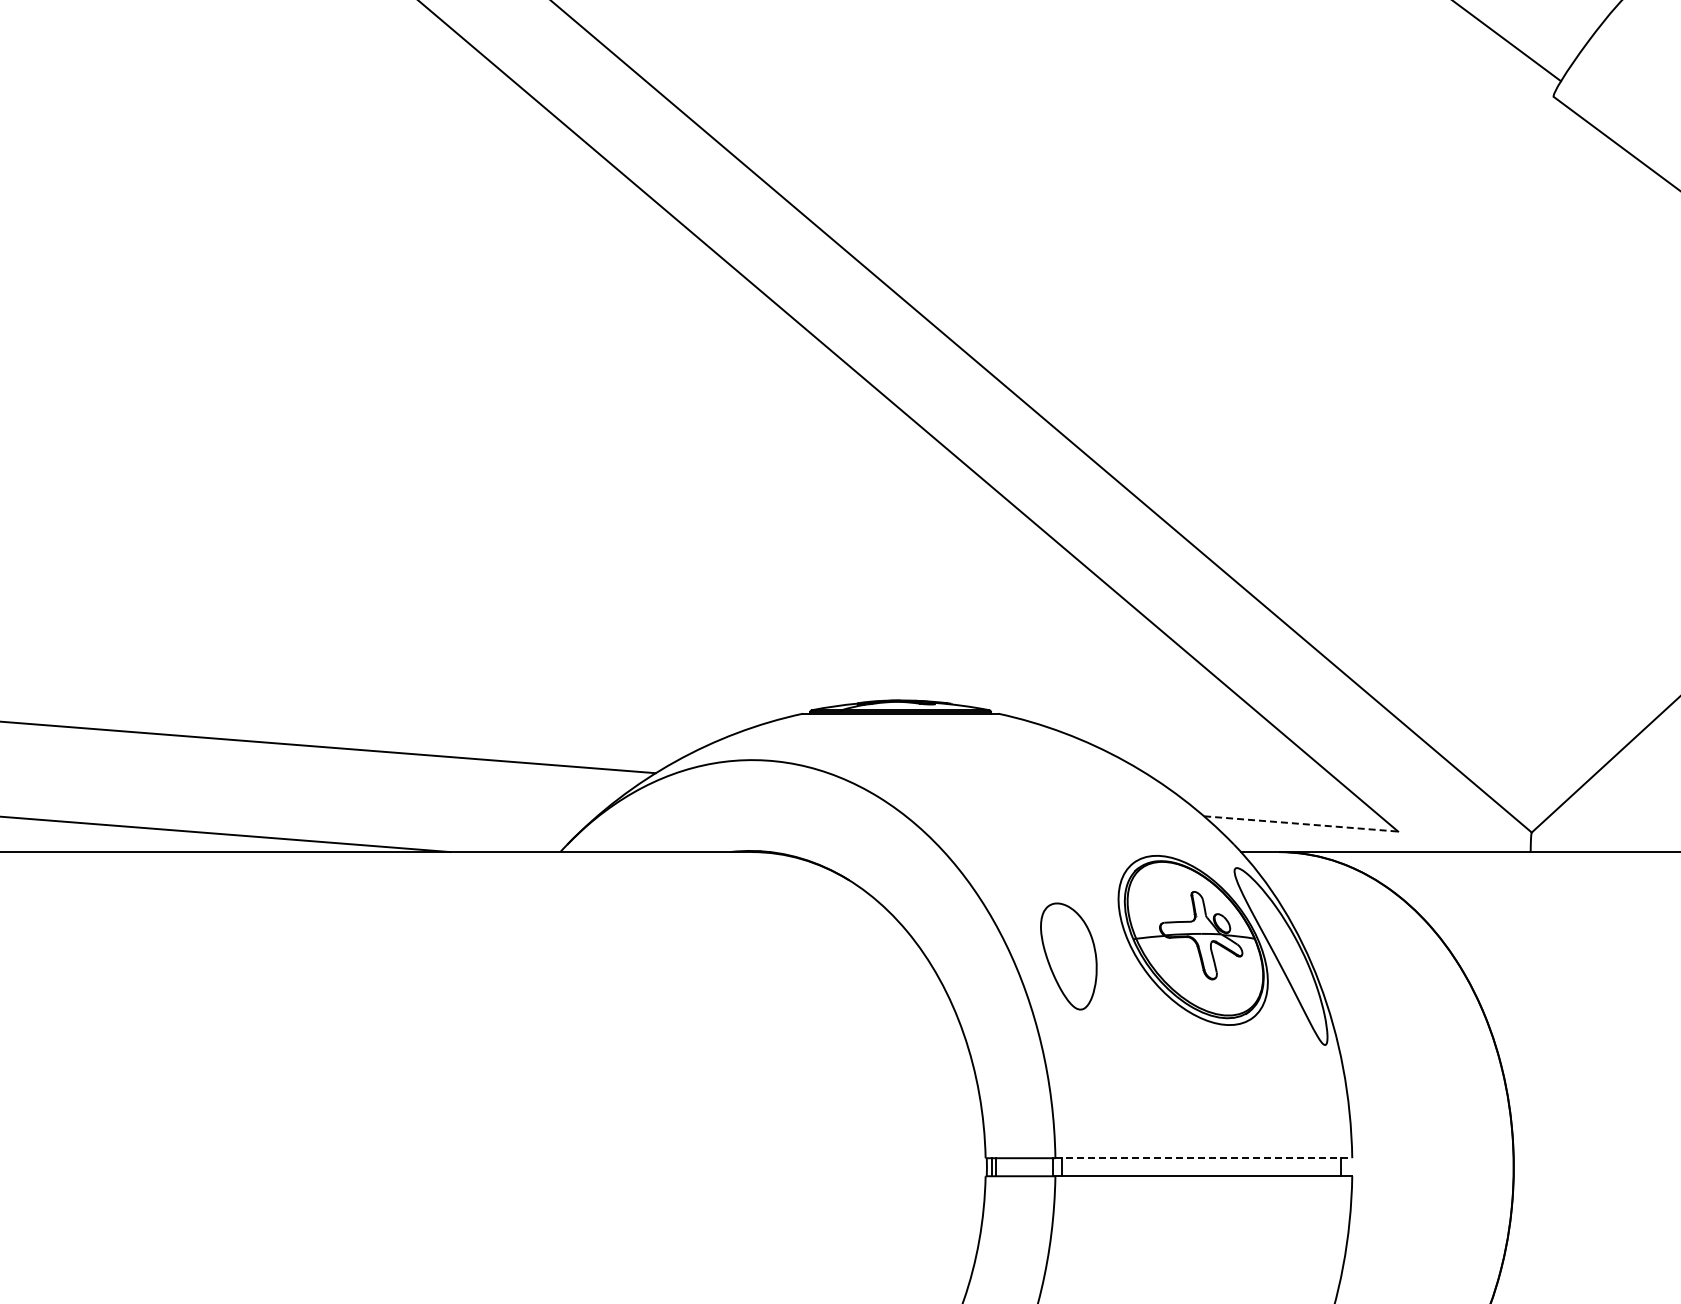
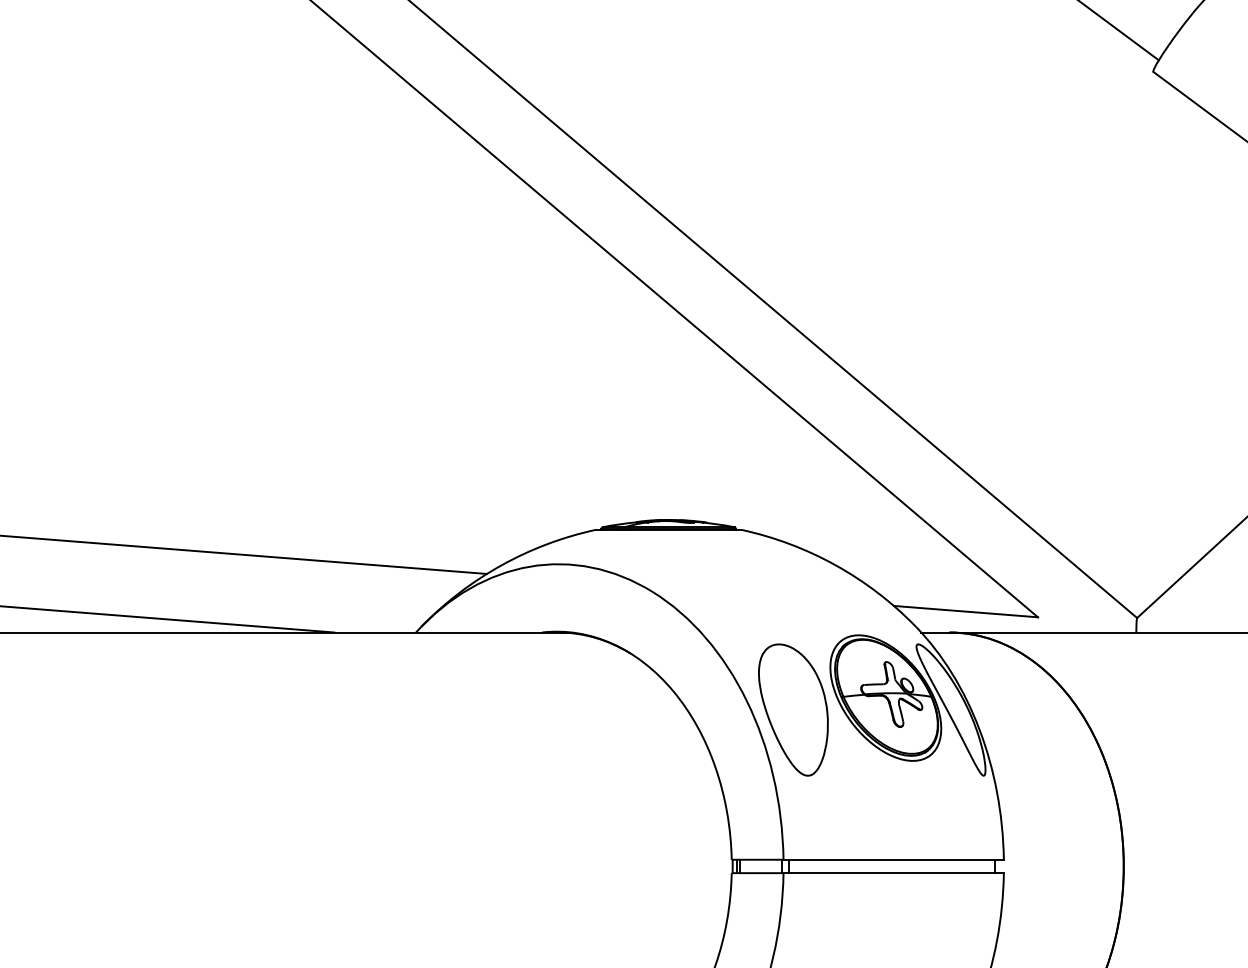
line: (1301, 823) -> (966, 611), dashed -> solid
part: (1068, 956) -> (793, 710), size x1.67
line: (1204, 1158) -> (894, 859), dashed -> solid

